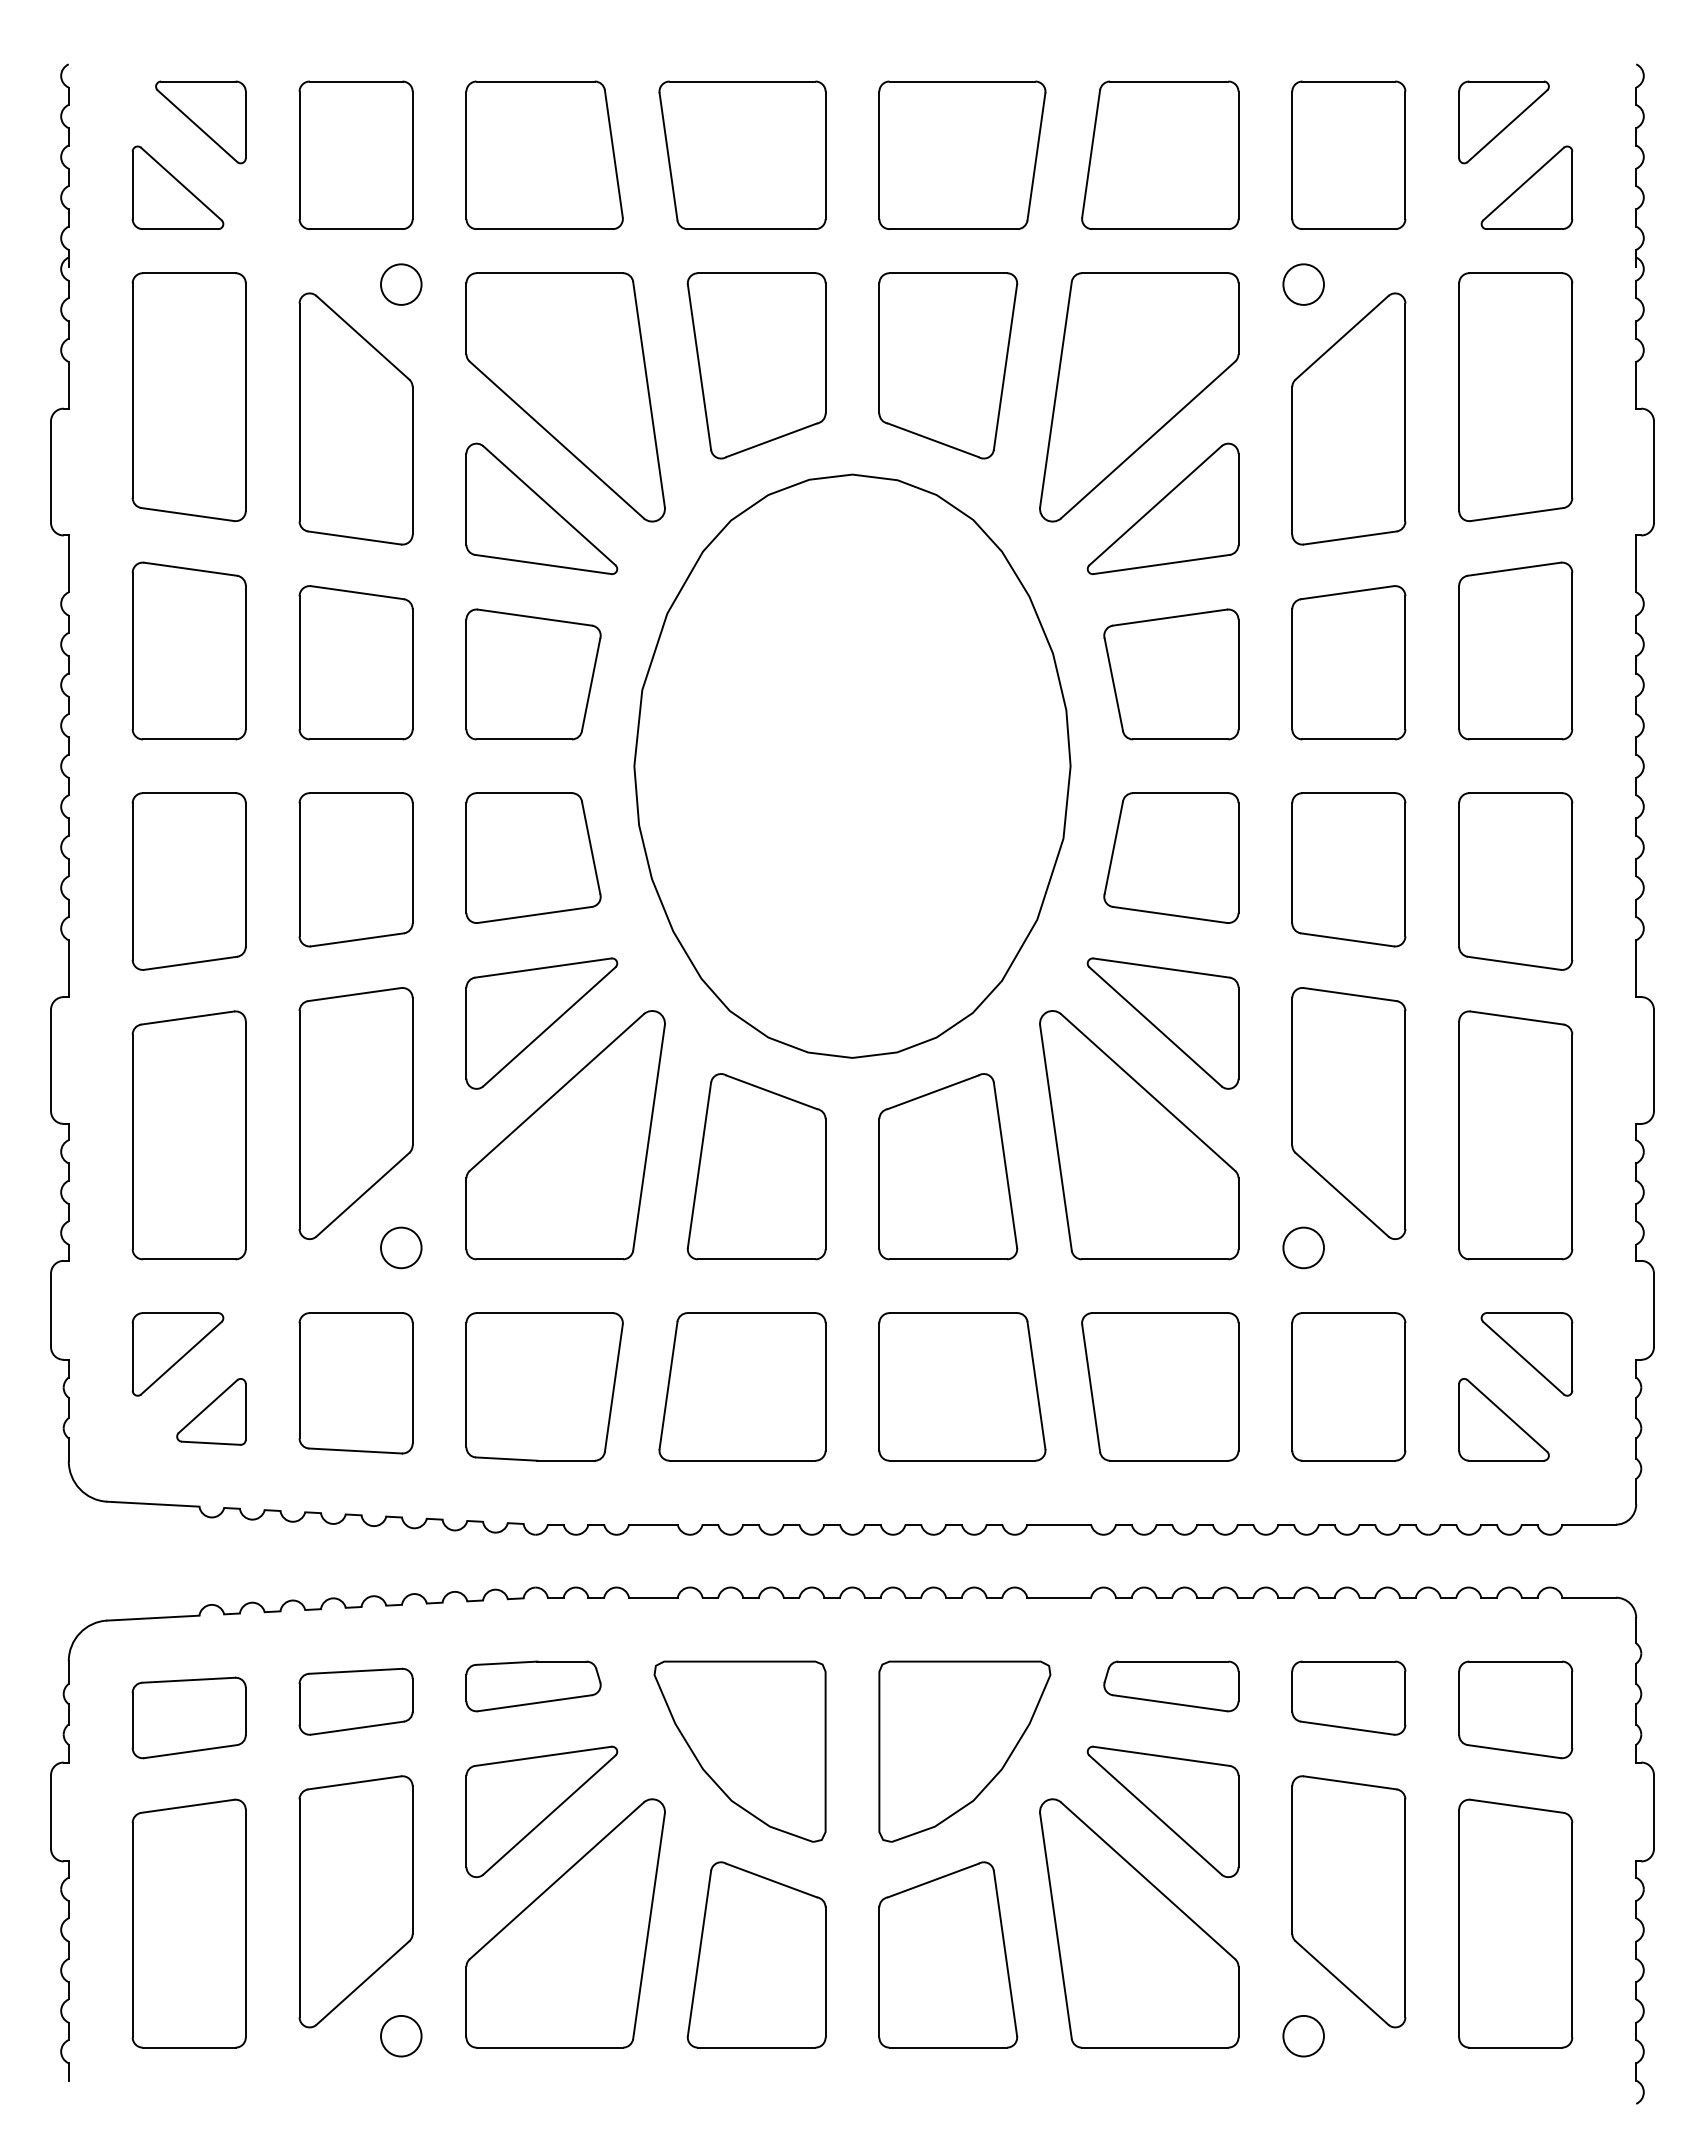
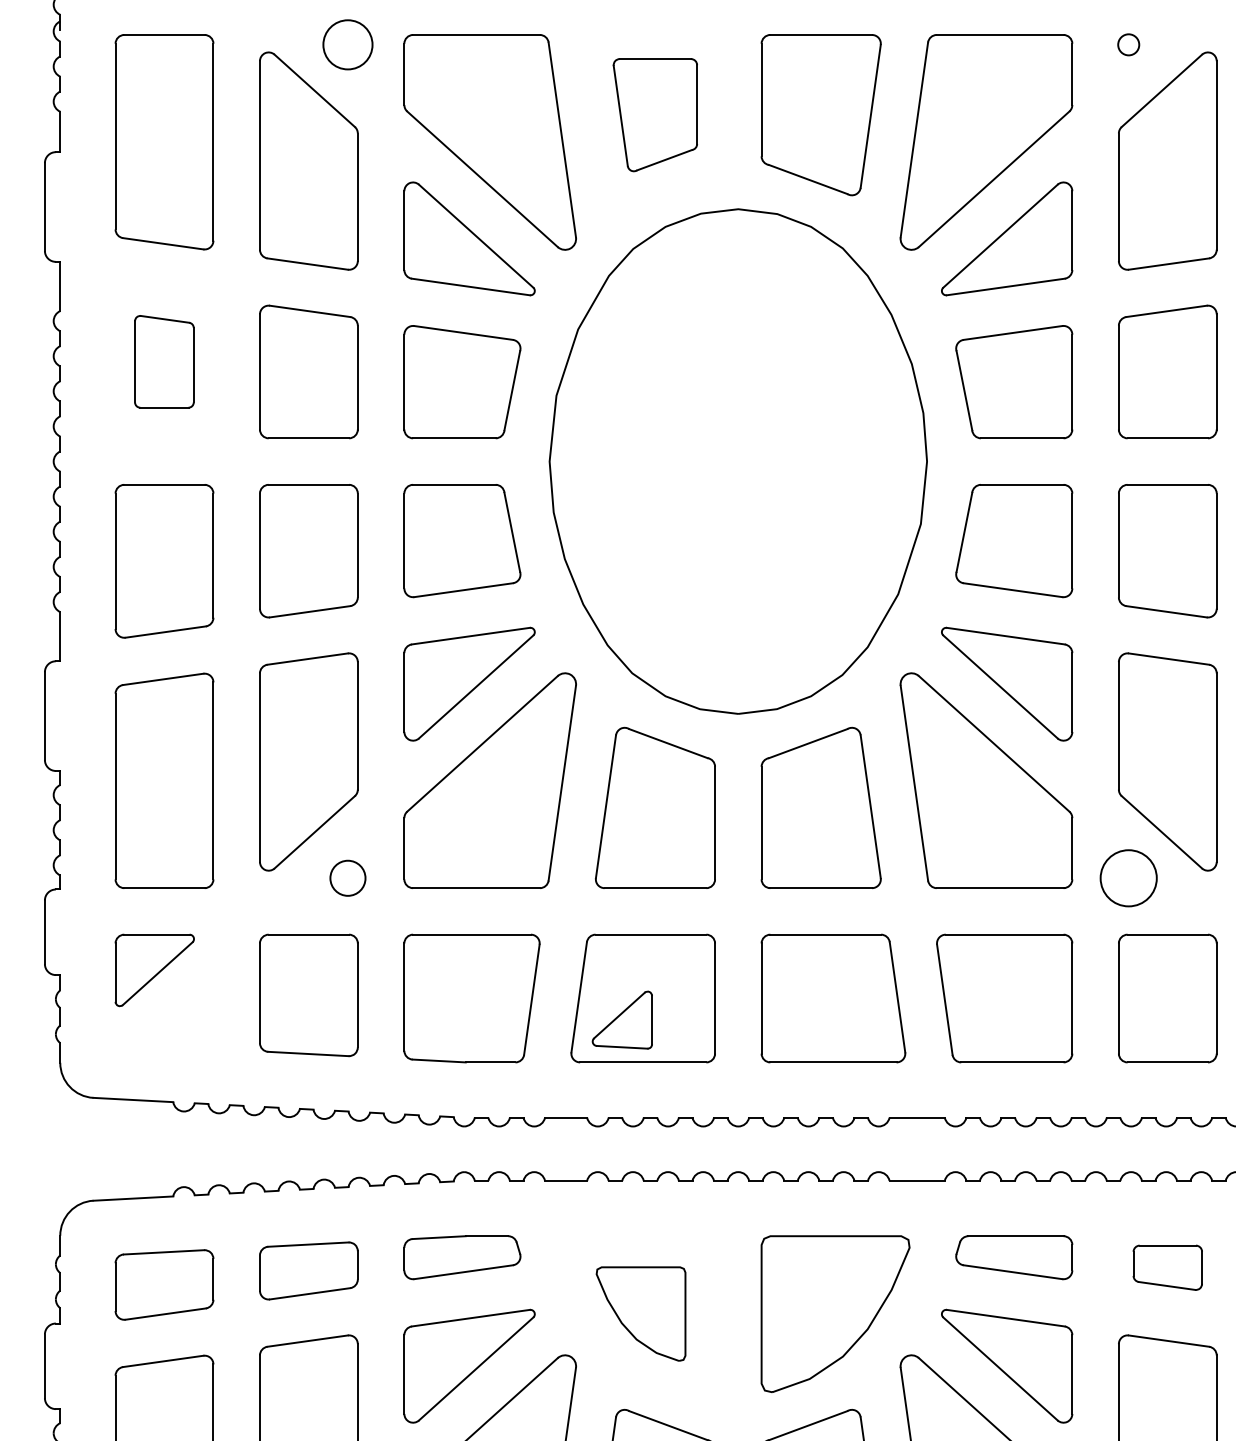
circle: (401, 284) -> (348, 44), size x1.4
circle: (1303, 284) -> (1128, 44), size x0.6
part: (756, 365) -> (655, 114), size x0.7
part: (188, 650) -> (163, 361), size x0.6
circle: (1303, 1247) -> (1128, 877), size x1.6
part: (211, 1411) -> (622, 1019), moved
part: (1348, 1697) -> (1167, 1267), size x0.7
part: (739, 1751) -> (640, 1313), size x0.6

